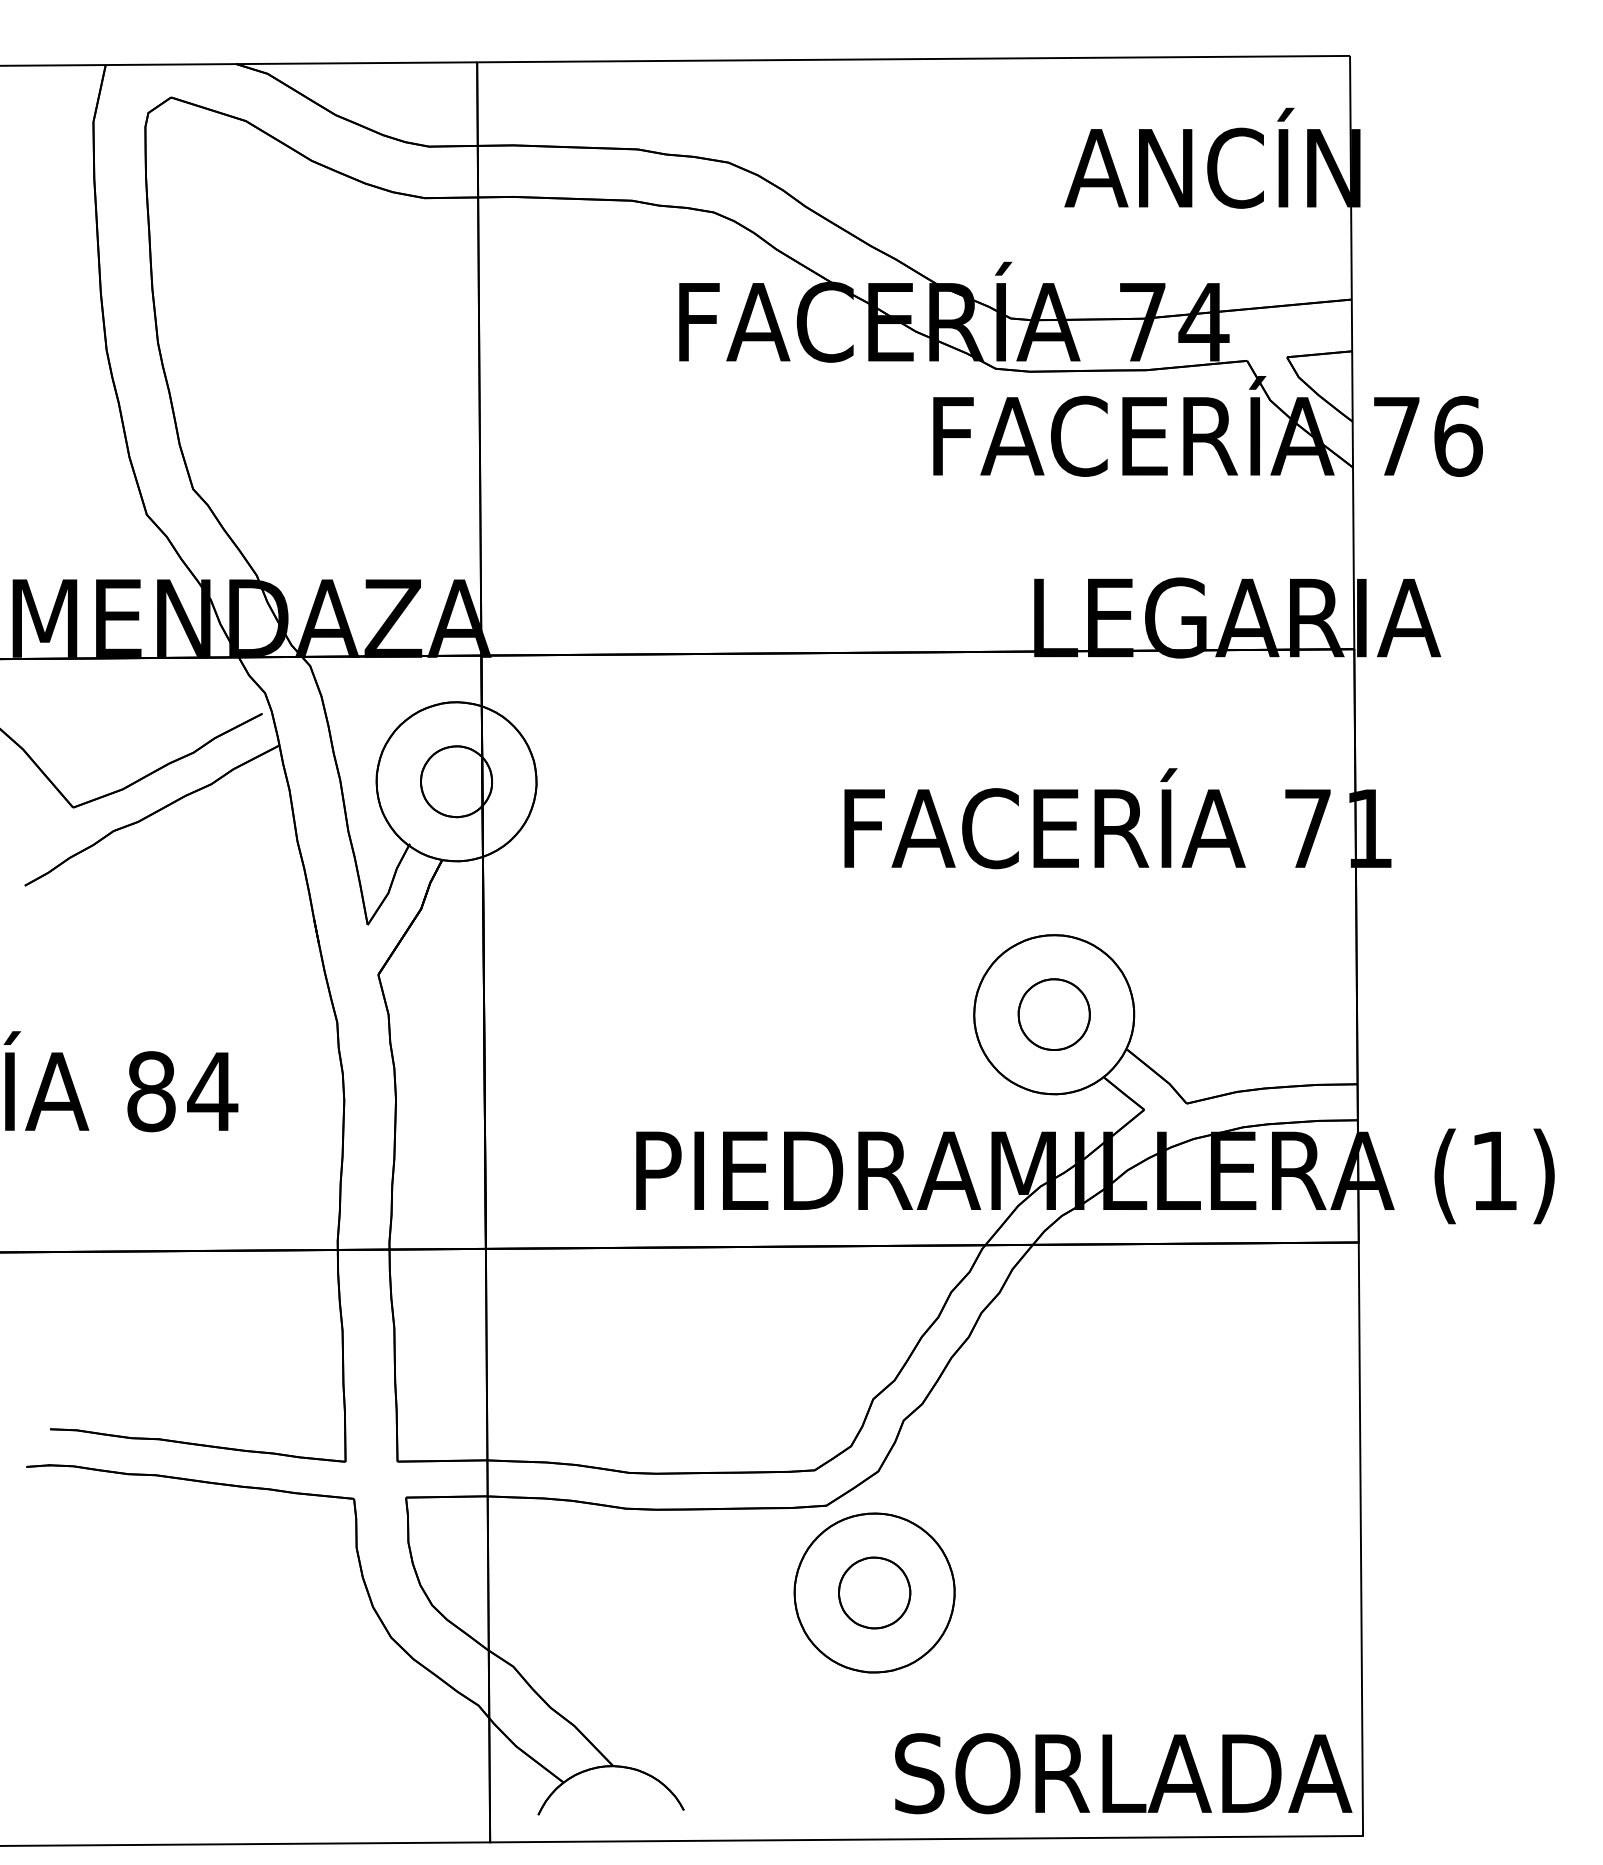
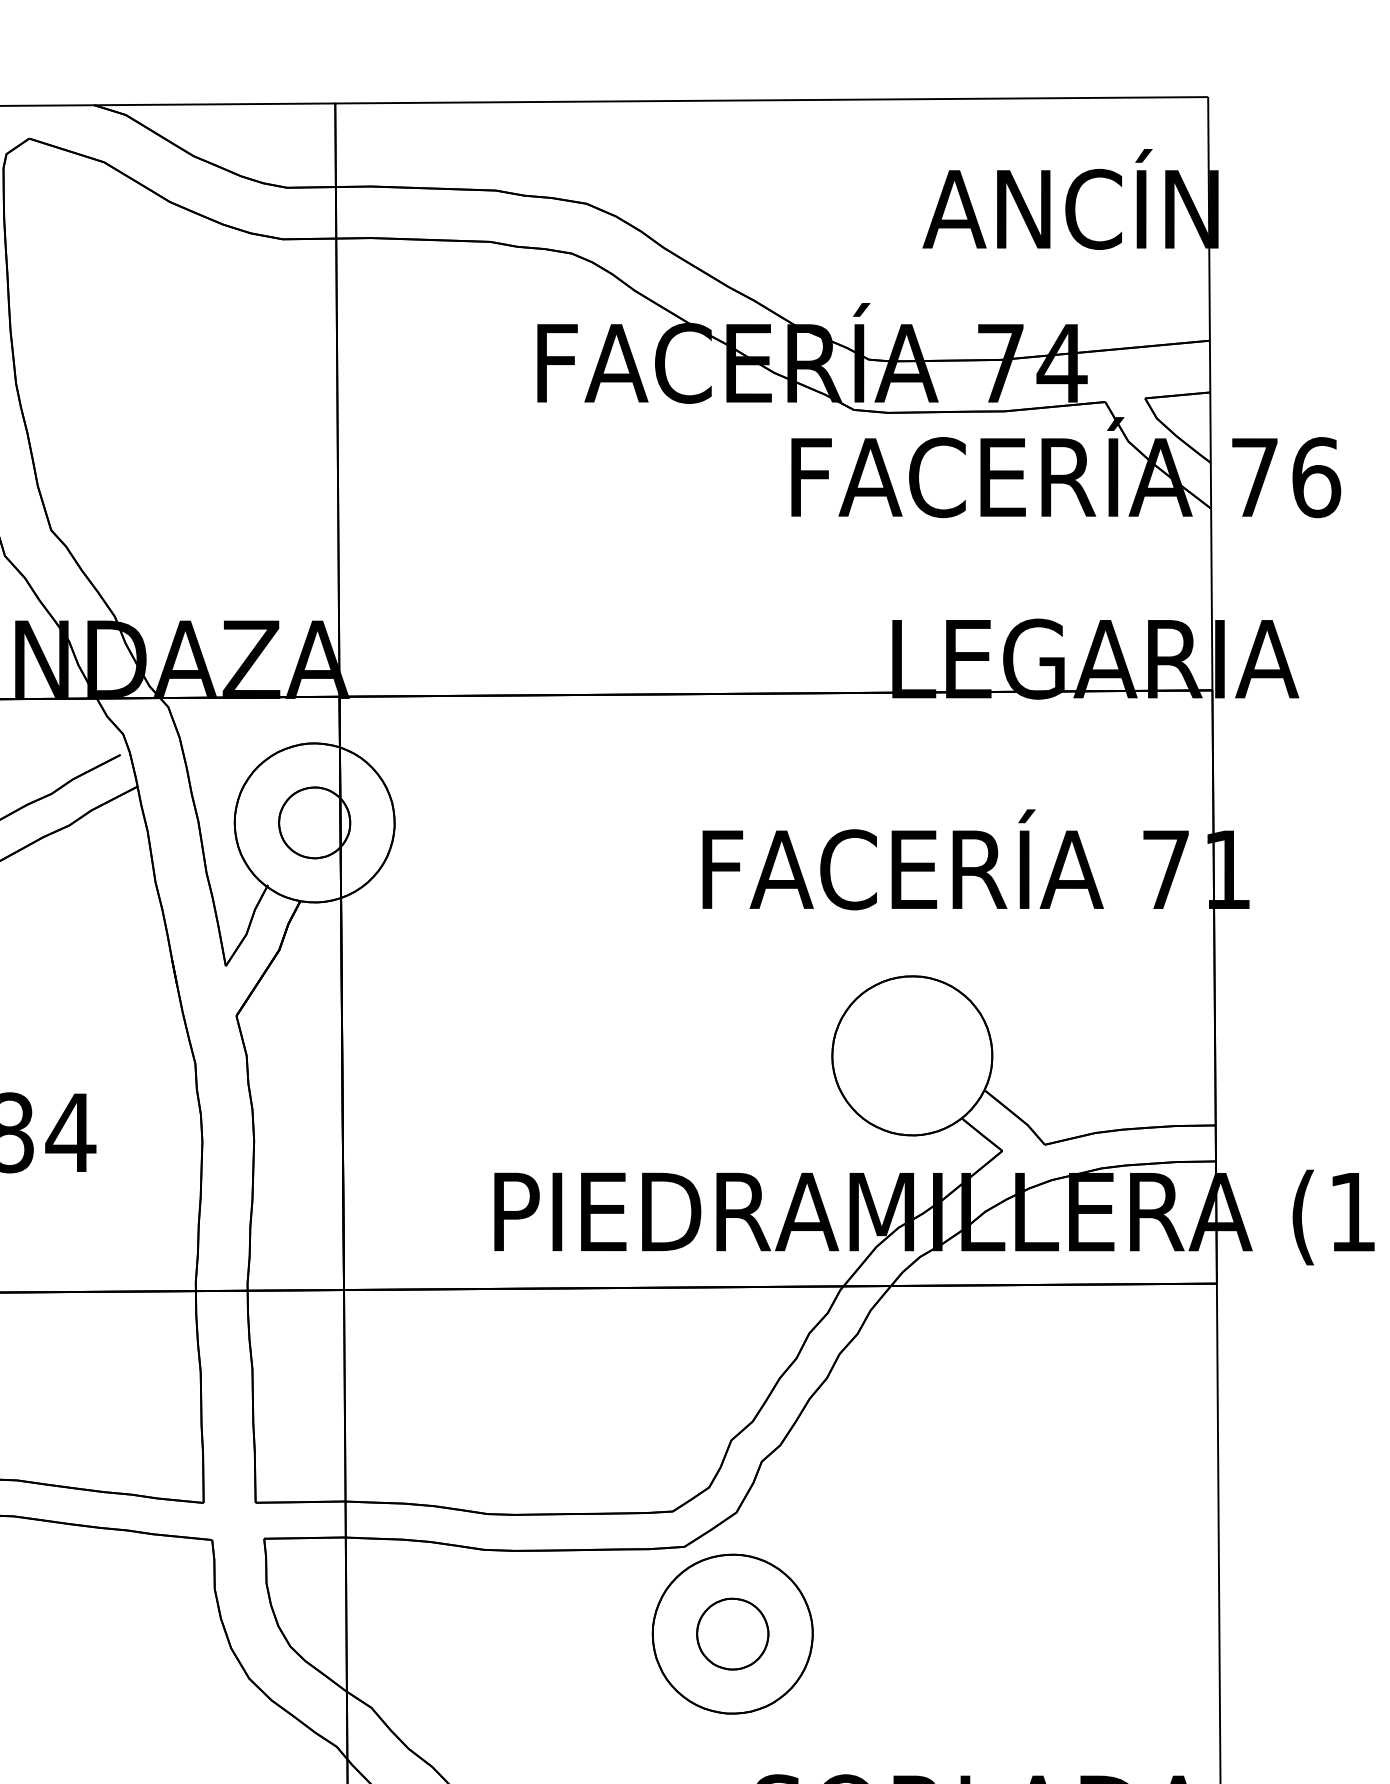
part: (1053, 1014) -> (911, 1055), removed

